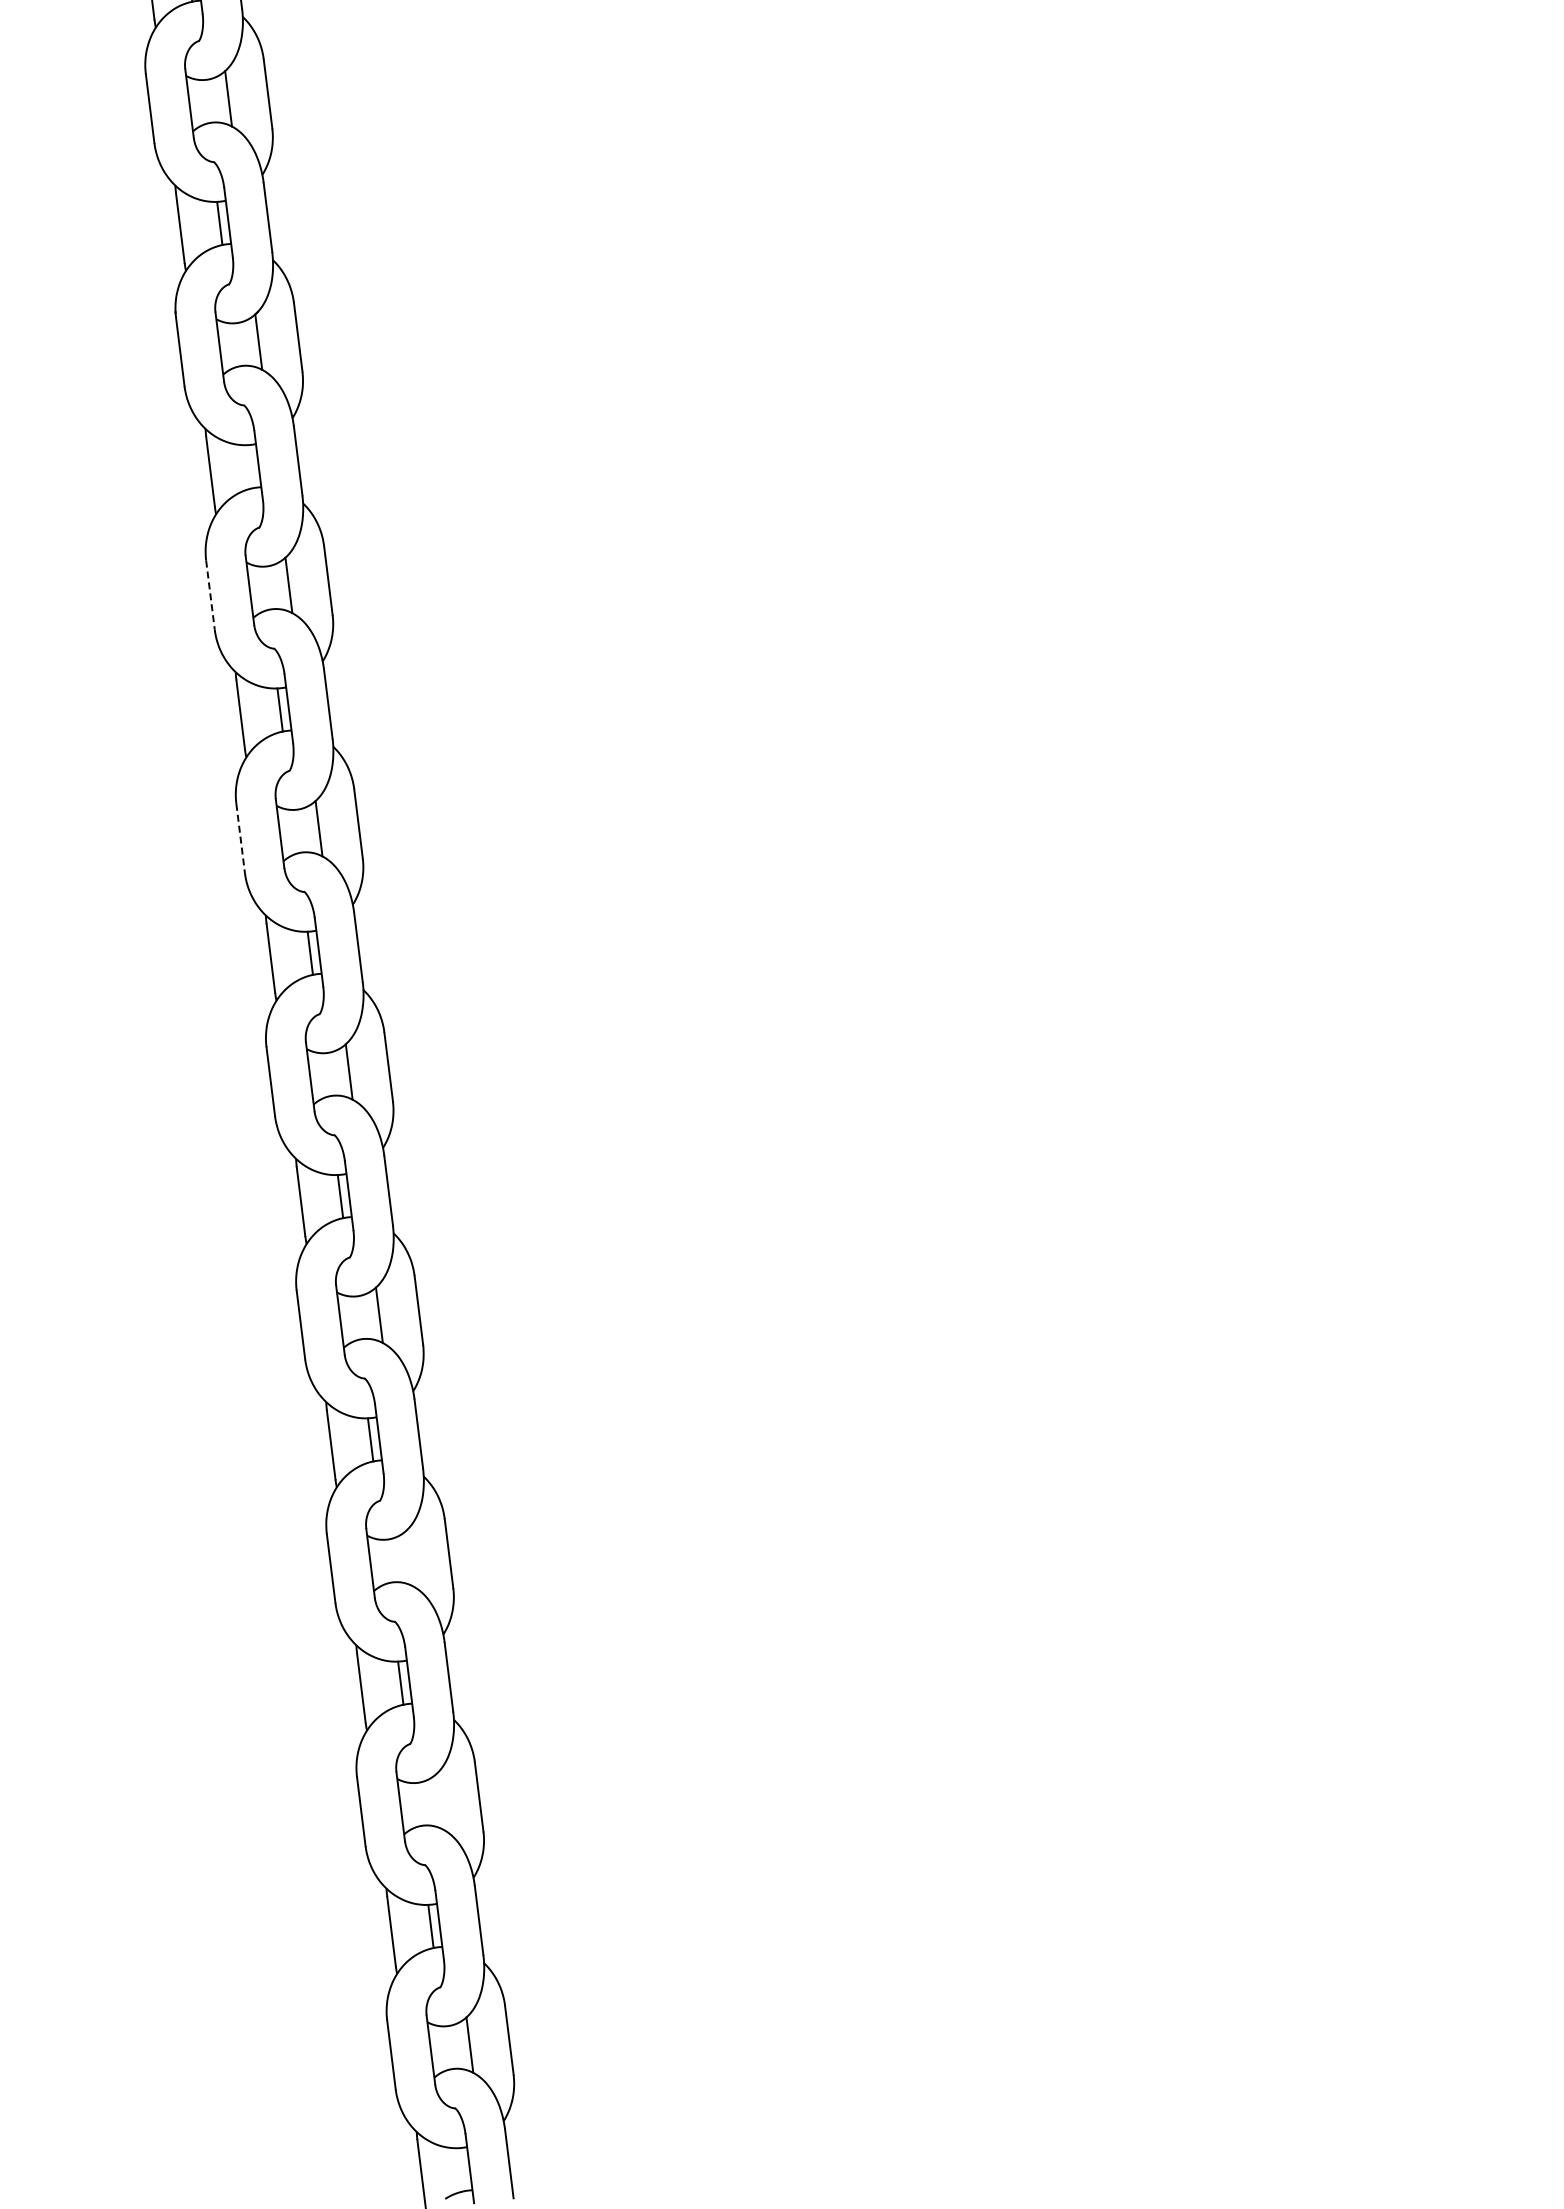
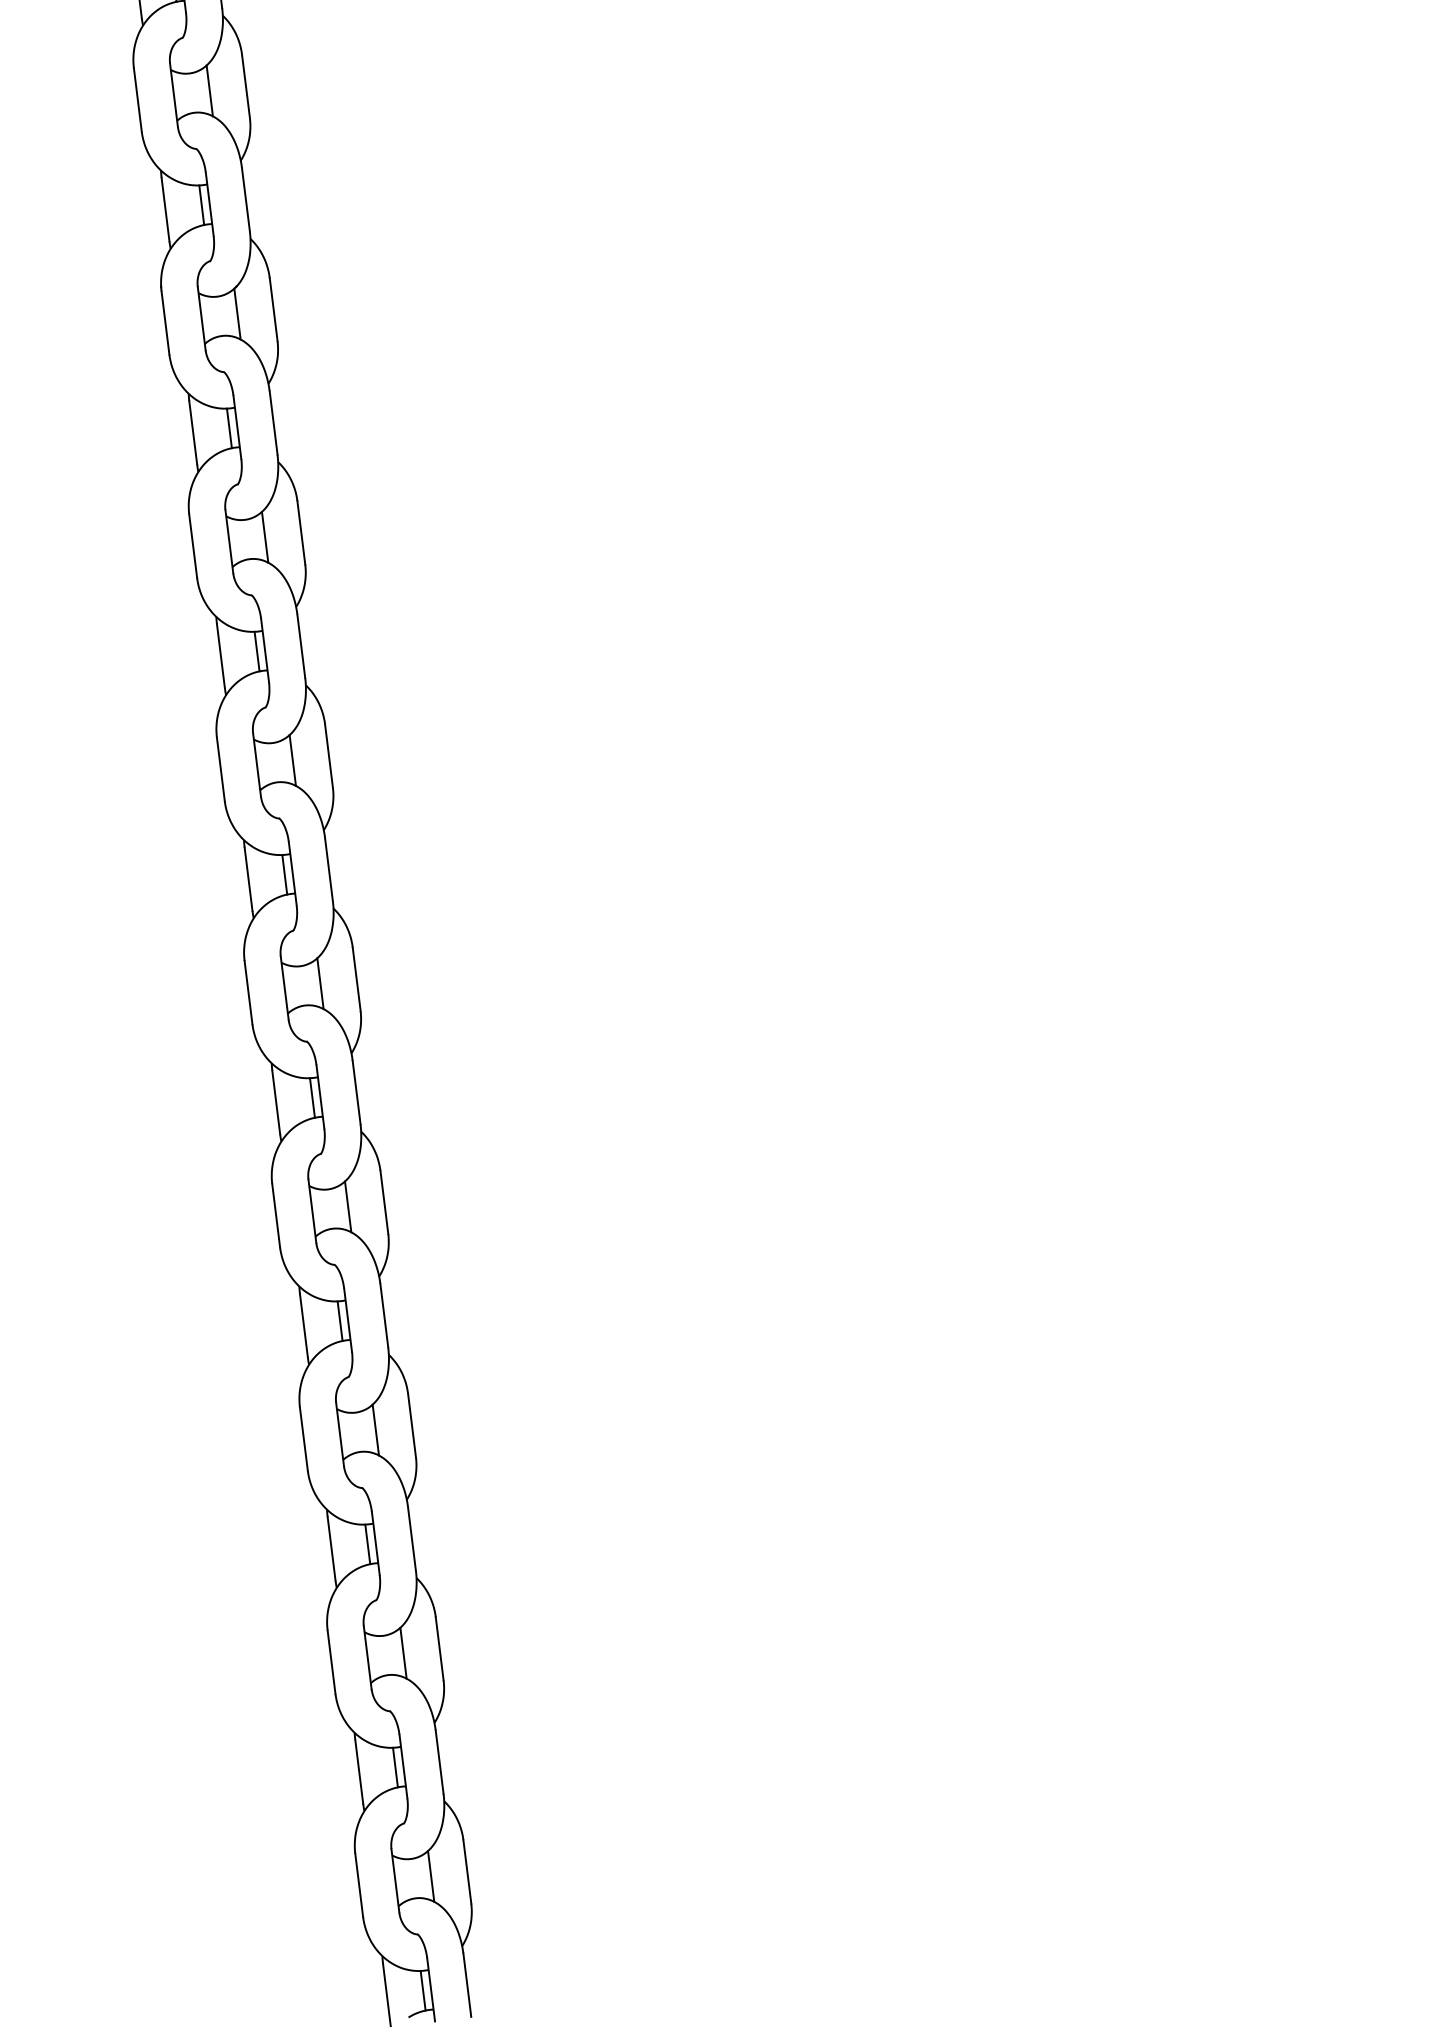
line: (249, 466) -> (228, 428), added
line: (210, 595) -> (193, 546), dashed -> solid
line: (240, 838) -> (220, 769), dashed -> solid
line: (409, 1558) -> (375, 1429), added
line: (439, 1801) -> (403, 1652), added
line: (460, 2169) -> (422, 1990), added

